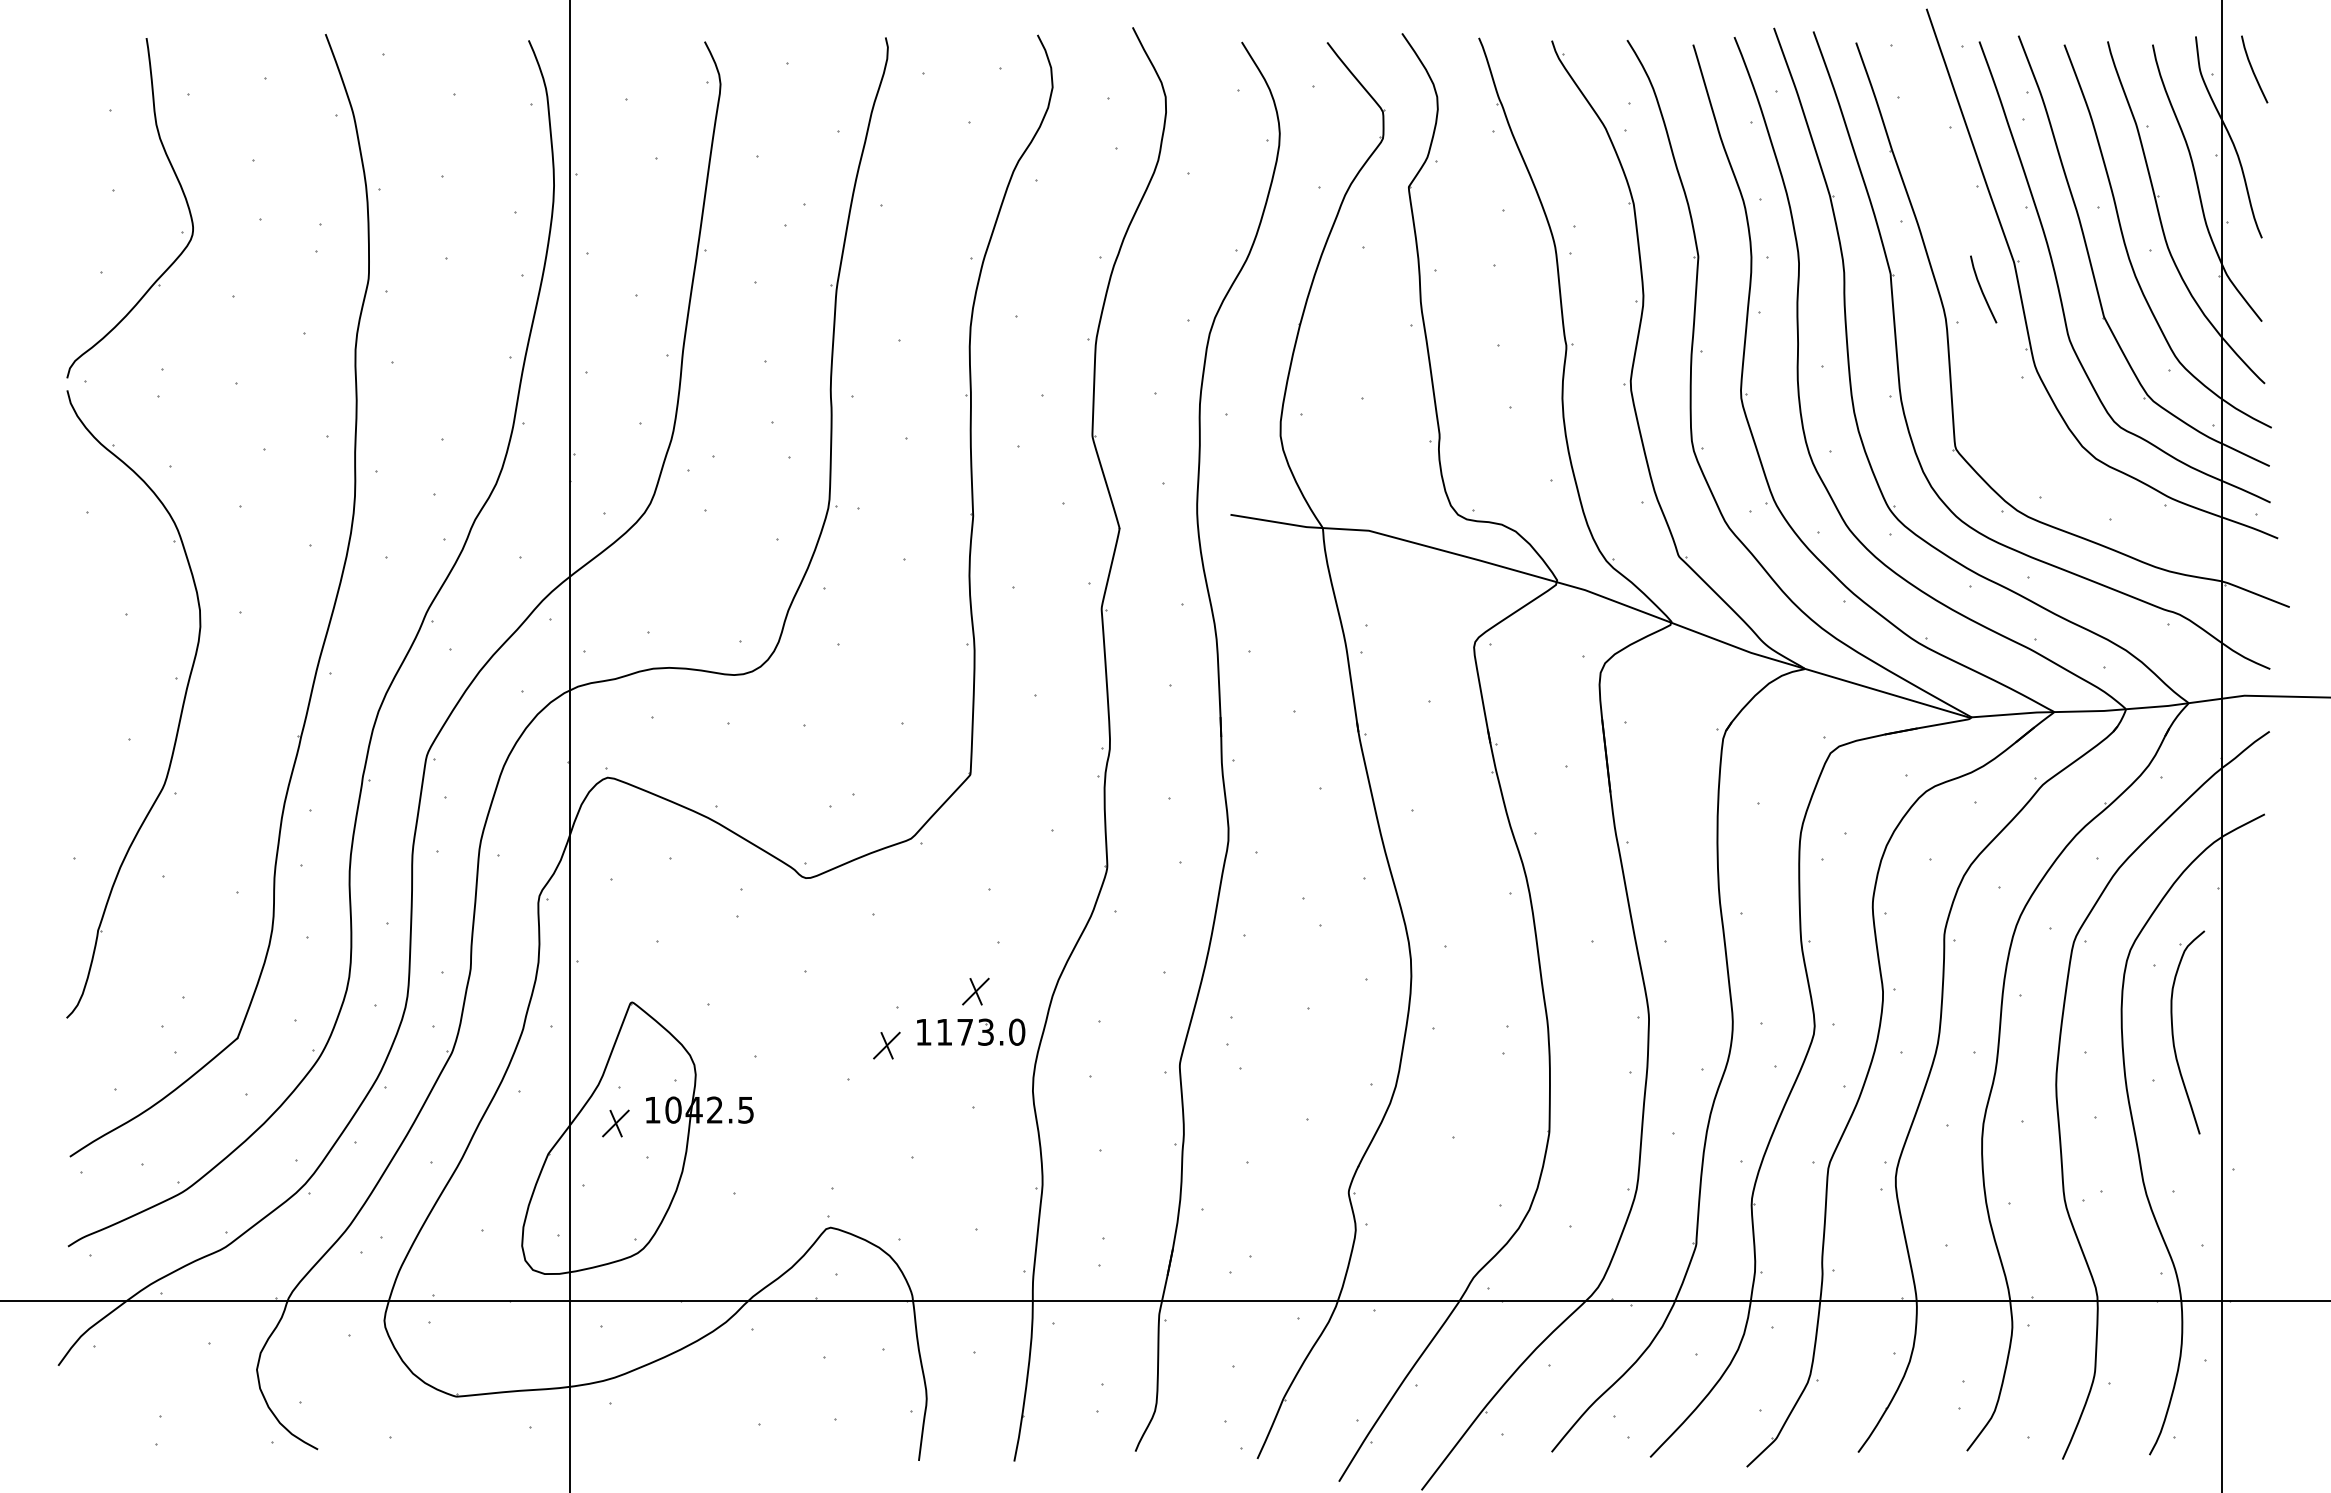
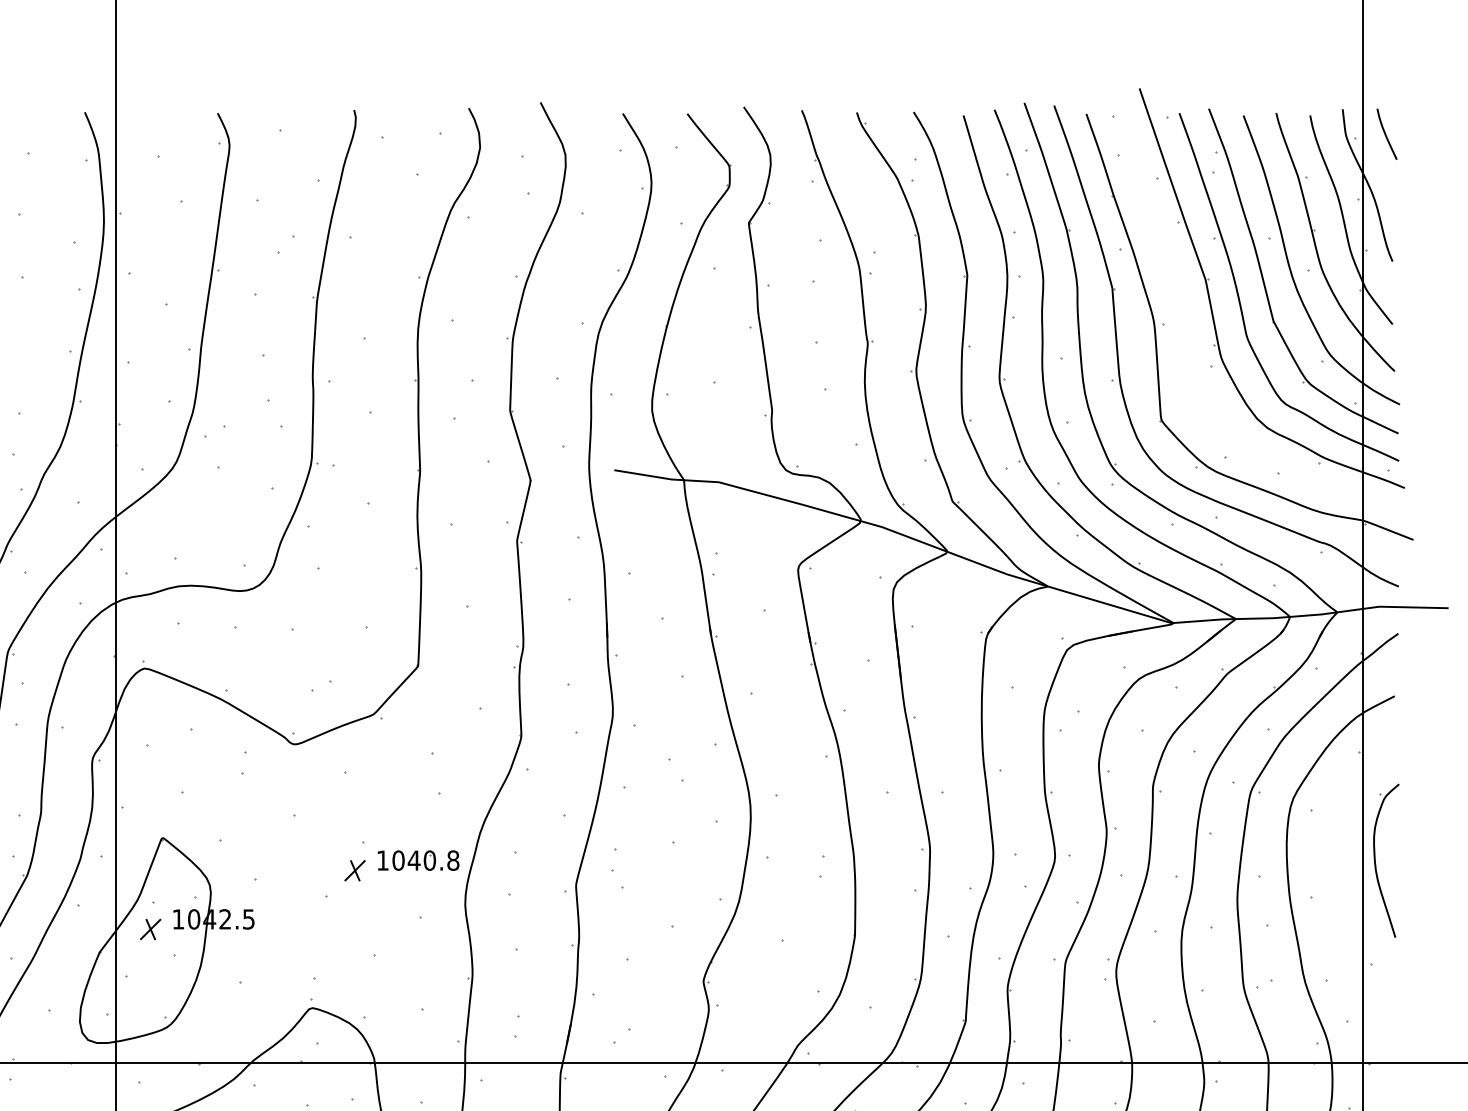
curve: (1982, 289) -> (1181, 300), removed
part: (975, 991) -> (421, 829), removed
text: (980, 1031) -> (425, 860), 1173.0 -> 1040.8
part: (2173, 1032) -> (1375, 860), moved

